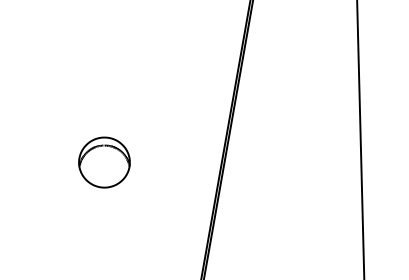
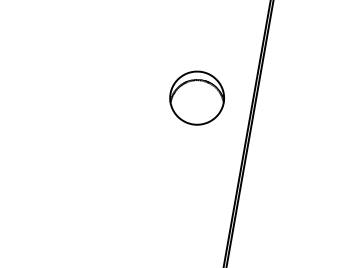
part: (104, 162) -> (197, 98), moved

